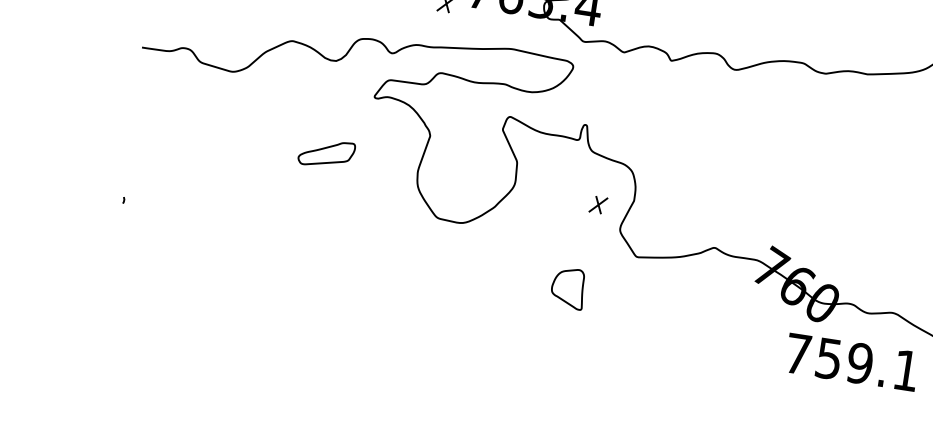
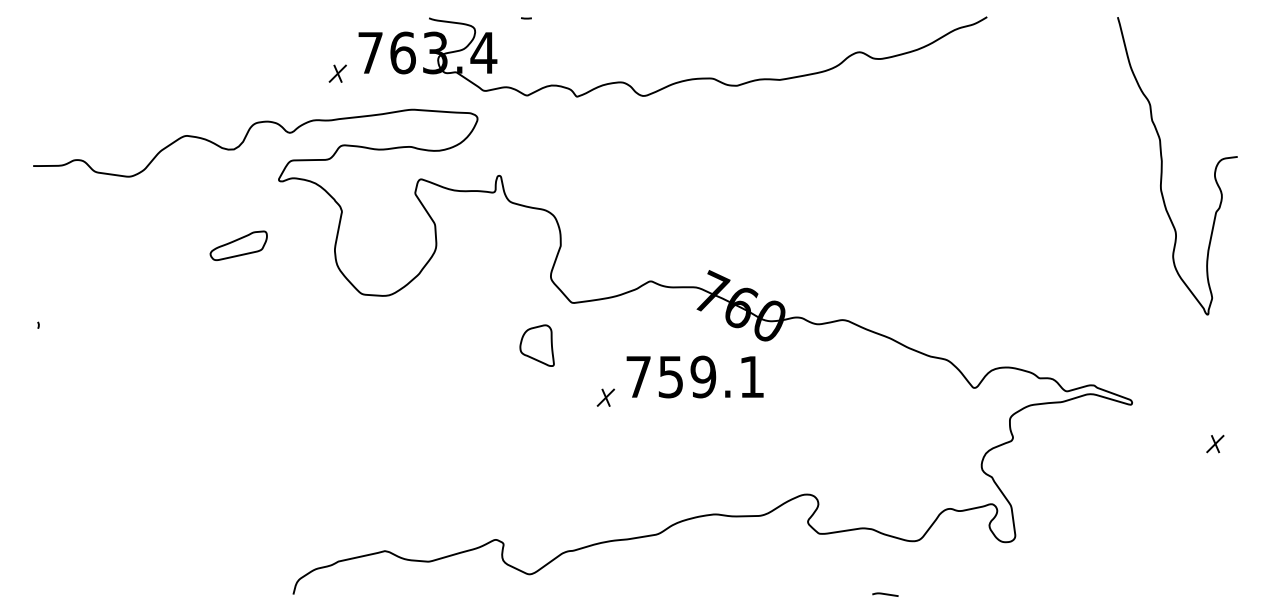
part: (598, 204) -> (605, 397), moved
part: (567, 288) -> (536, 345), moved
text: (851, 361) -> (694, 376), moved

